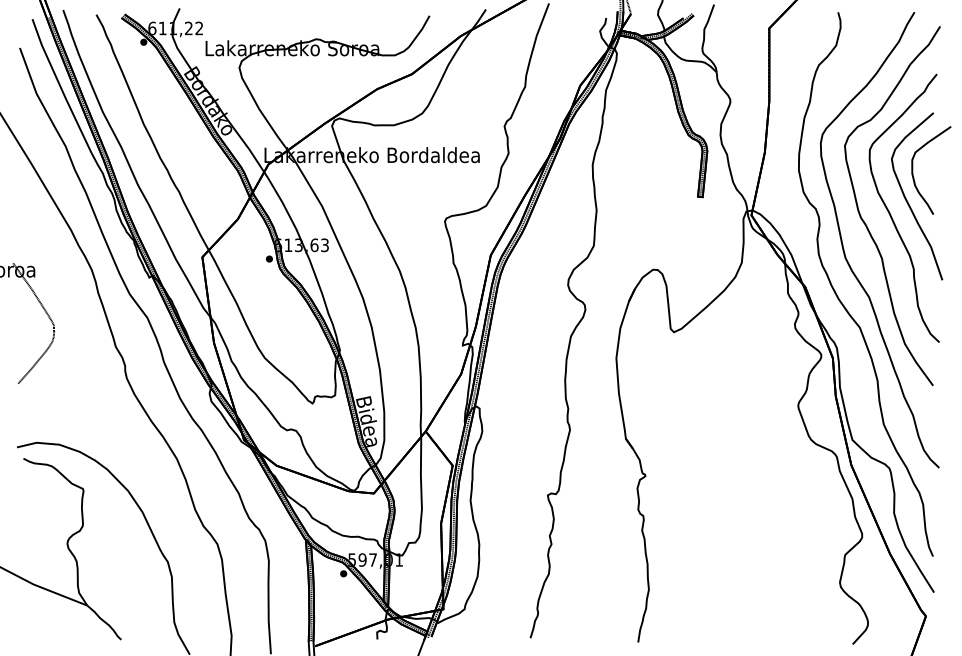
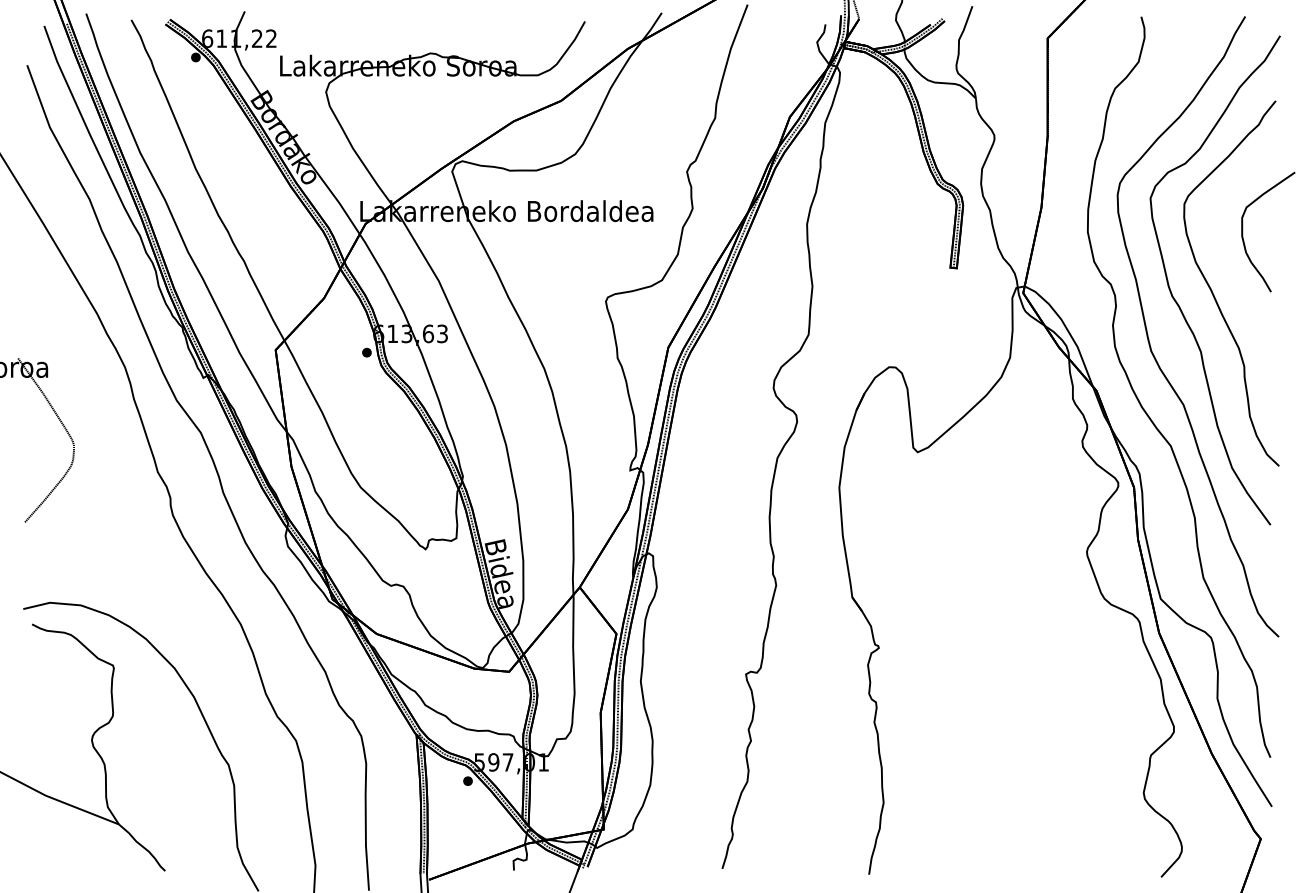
part: (909, 203) -> (1238, 276), removed

